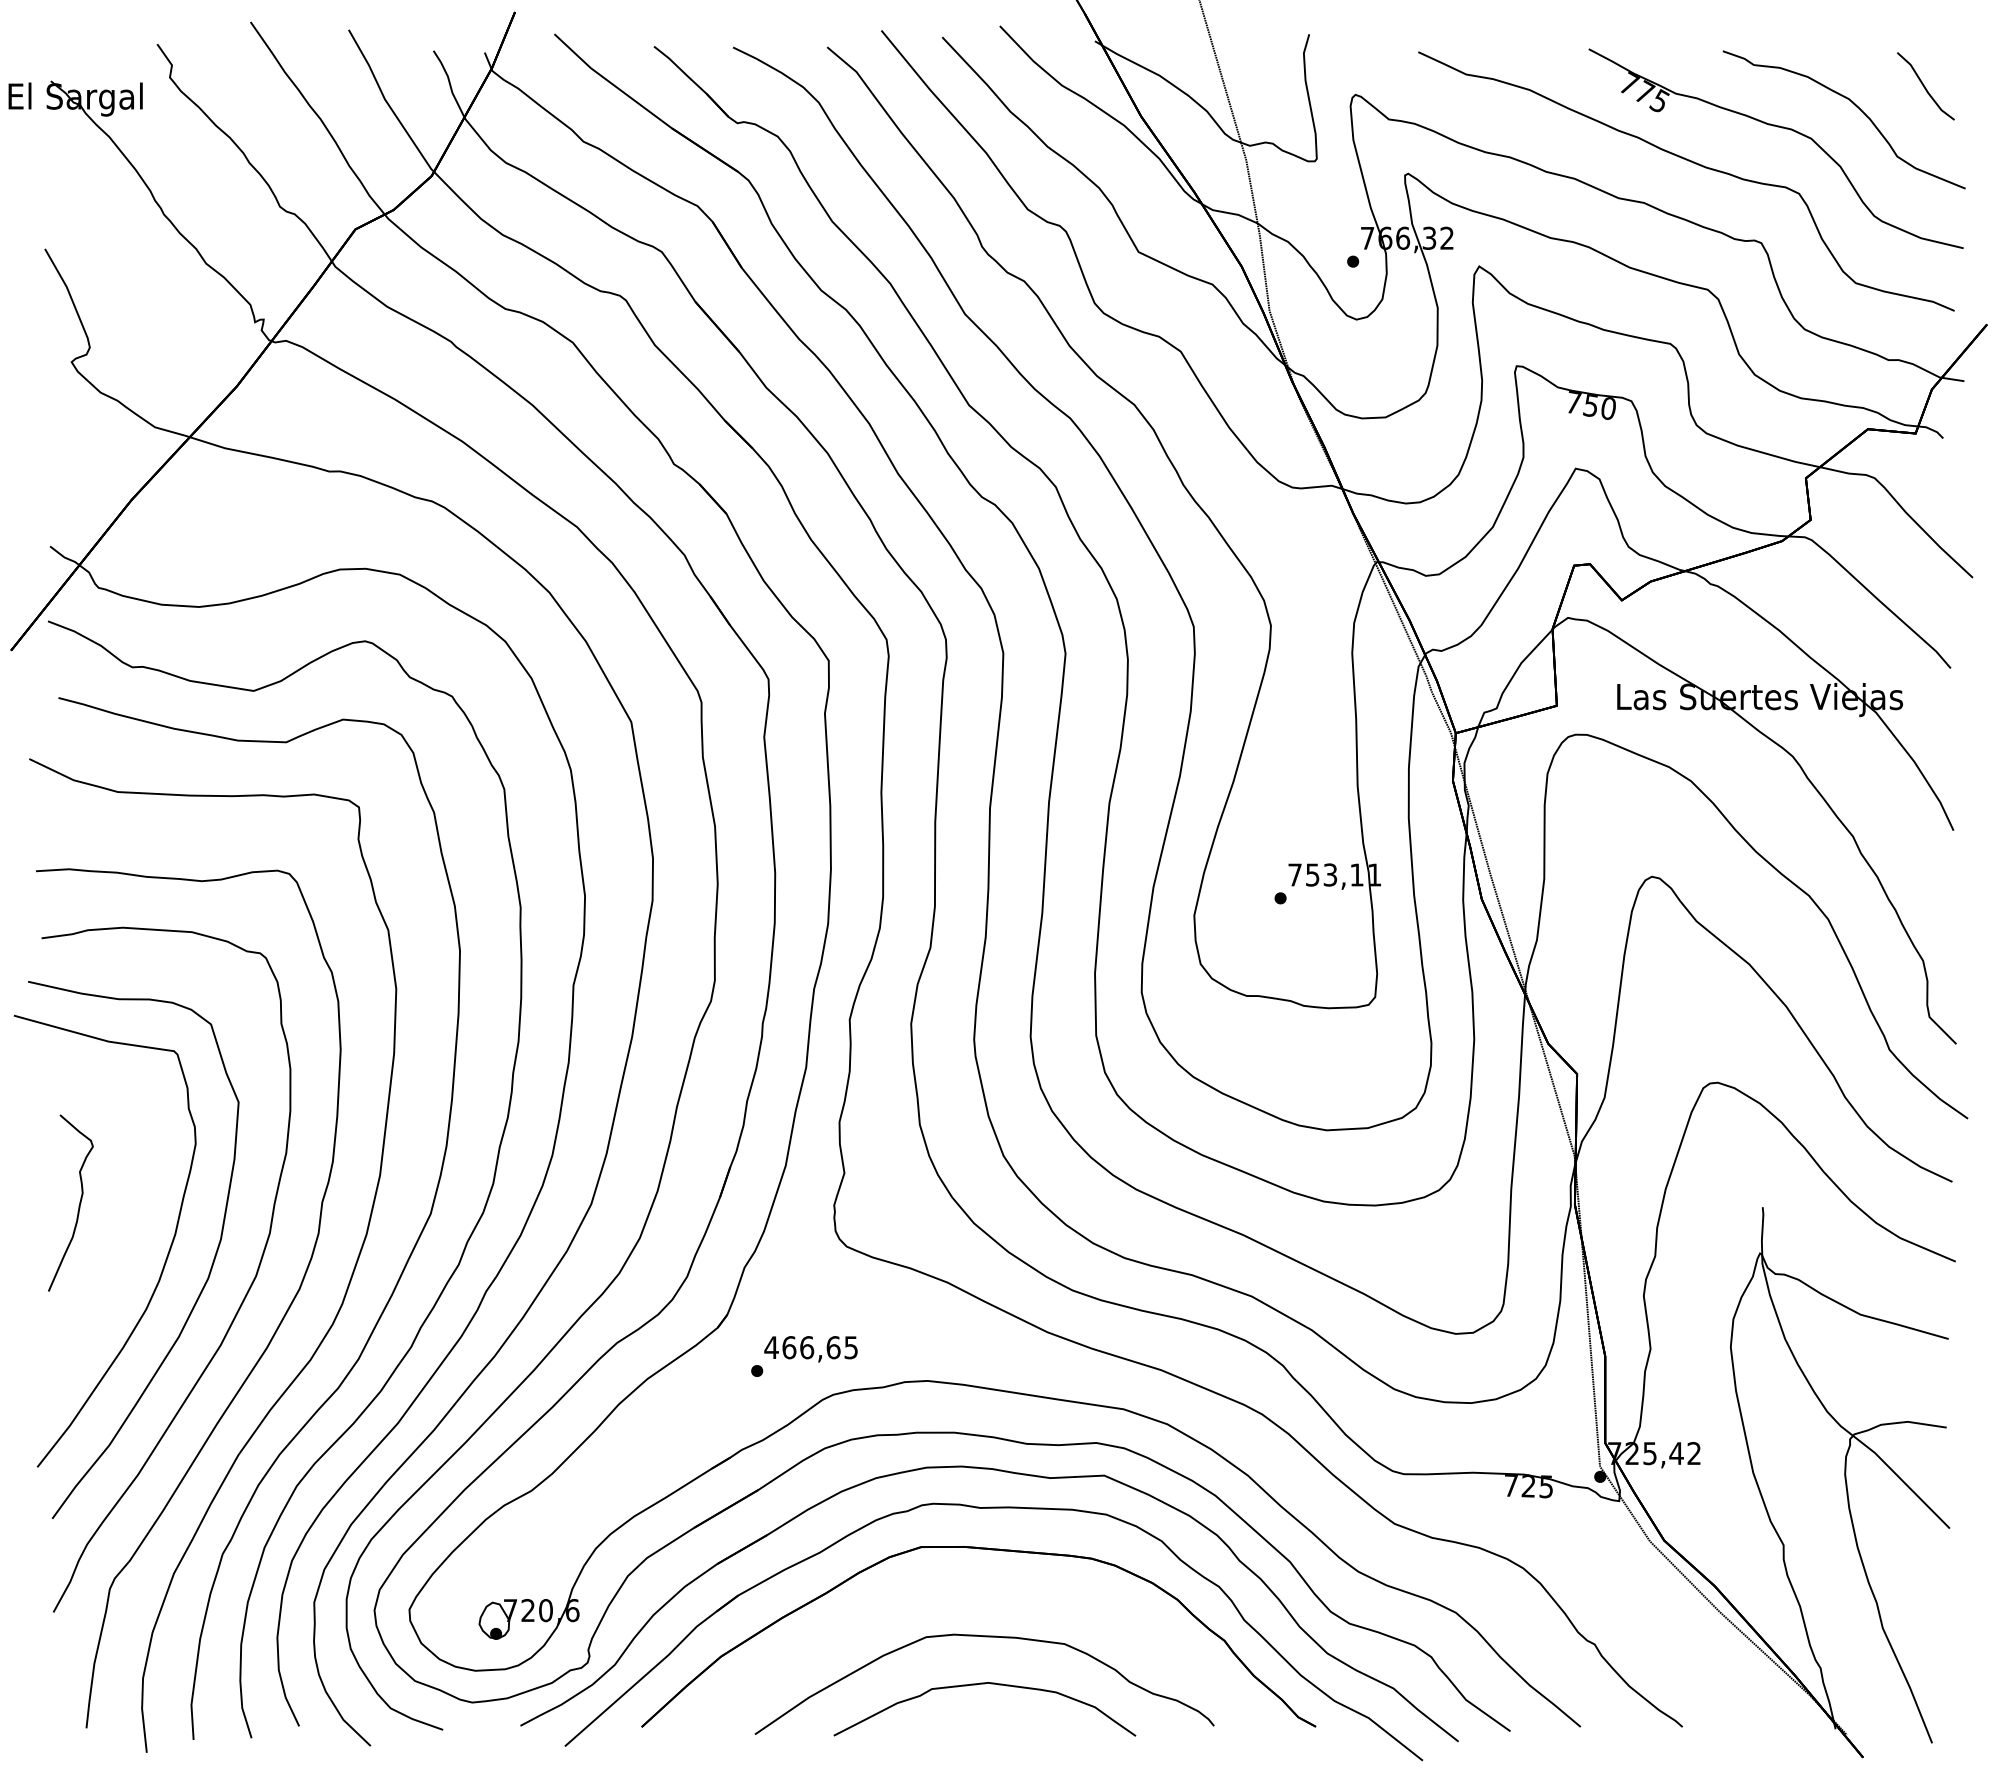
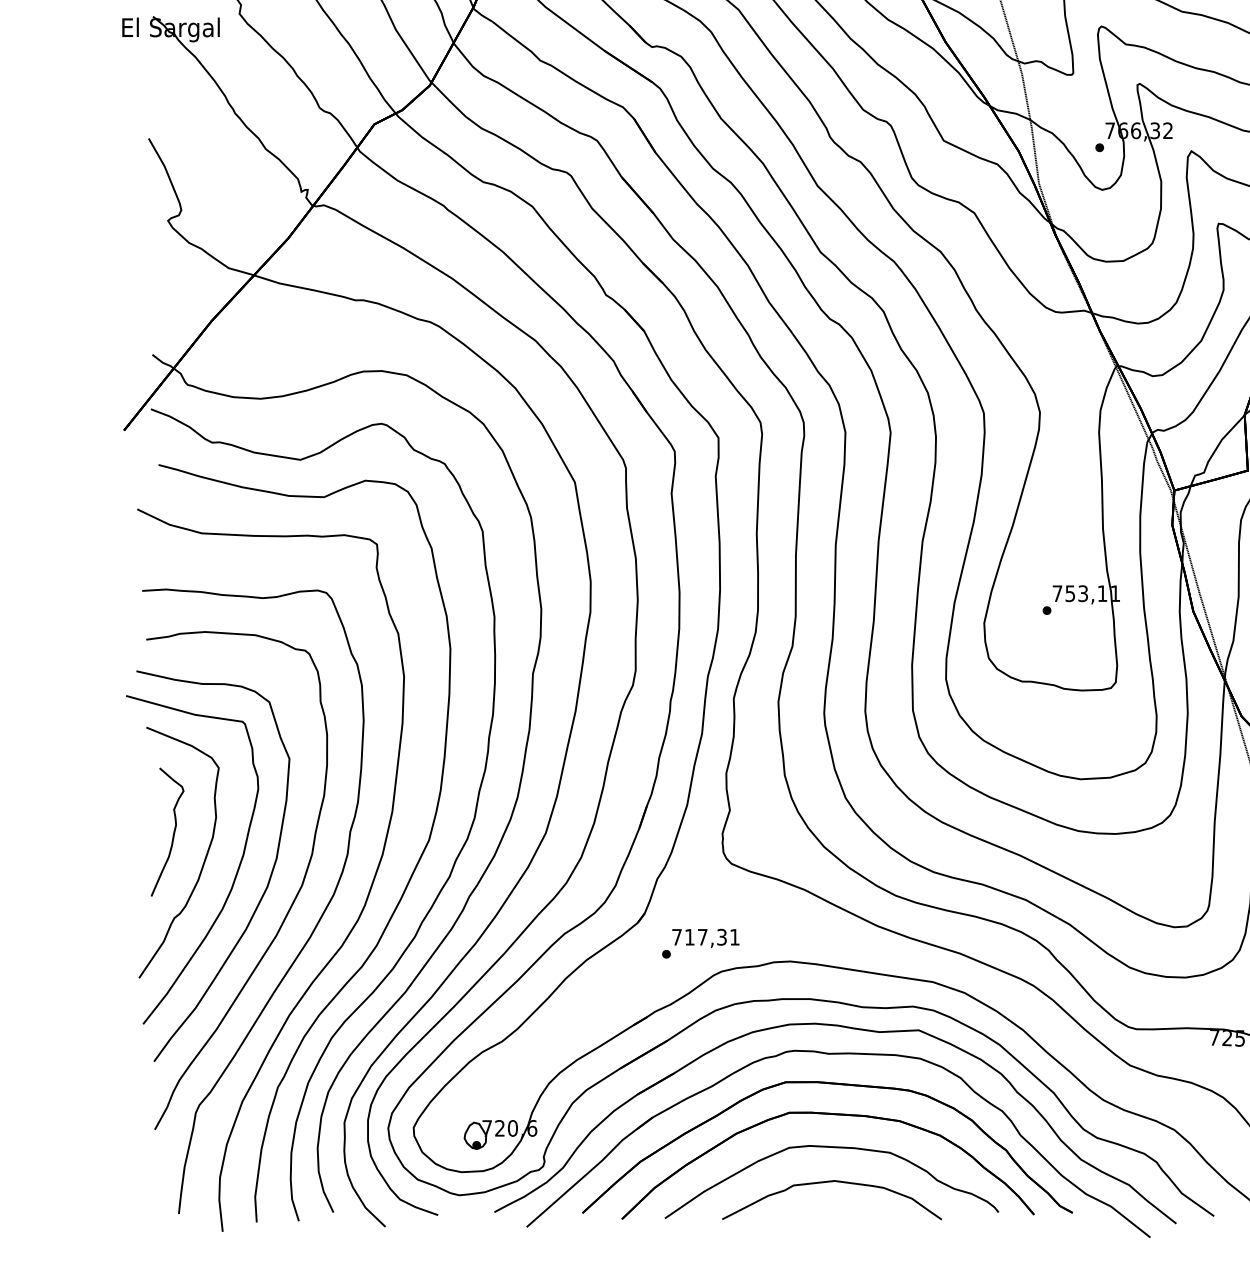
part: (121, 1241) -> (204, 860), added
text: (810, 1347) -> (705, 937), 466,65 -> 717,31
part: (979, 1591) -> (828, 1114), added

